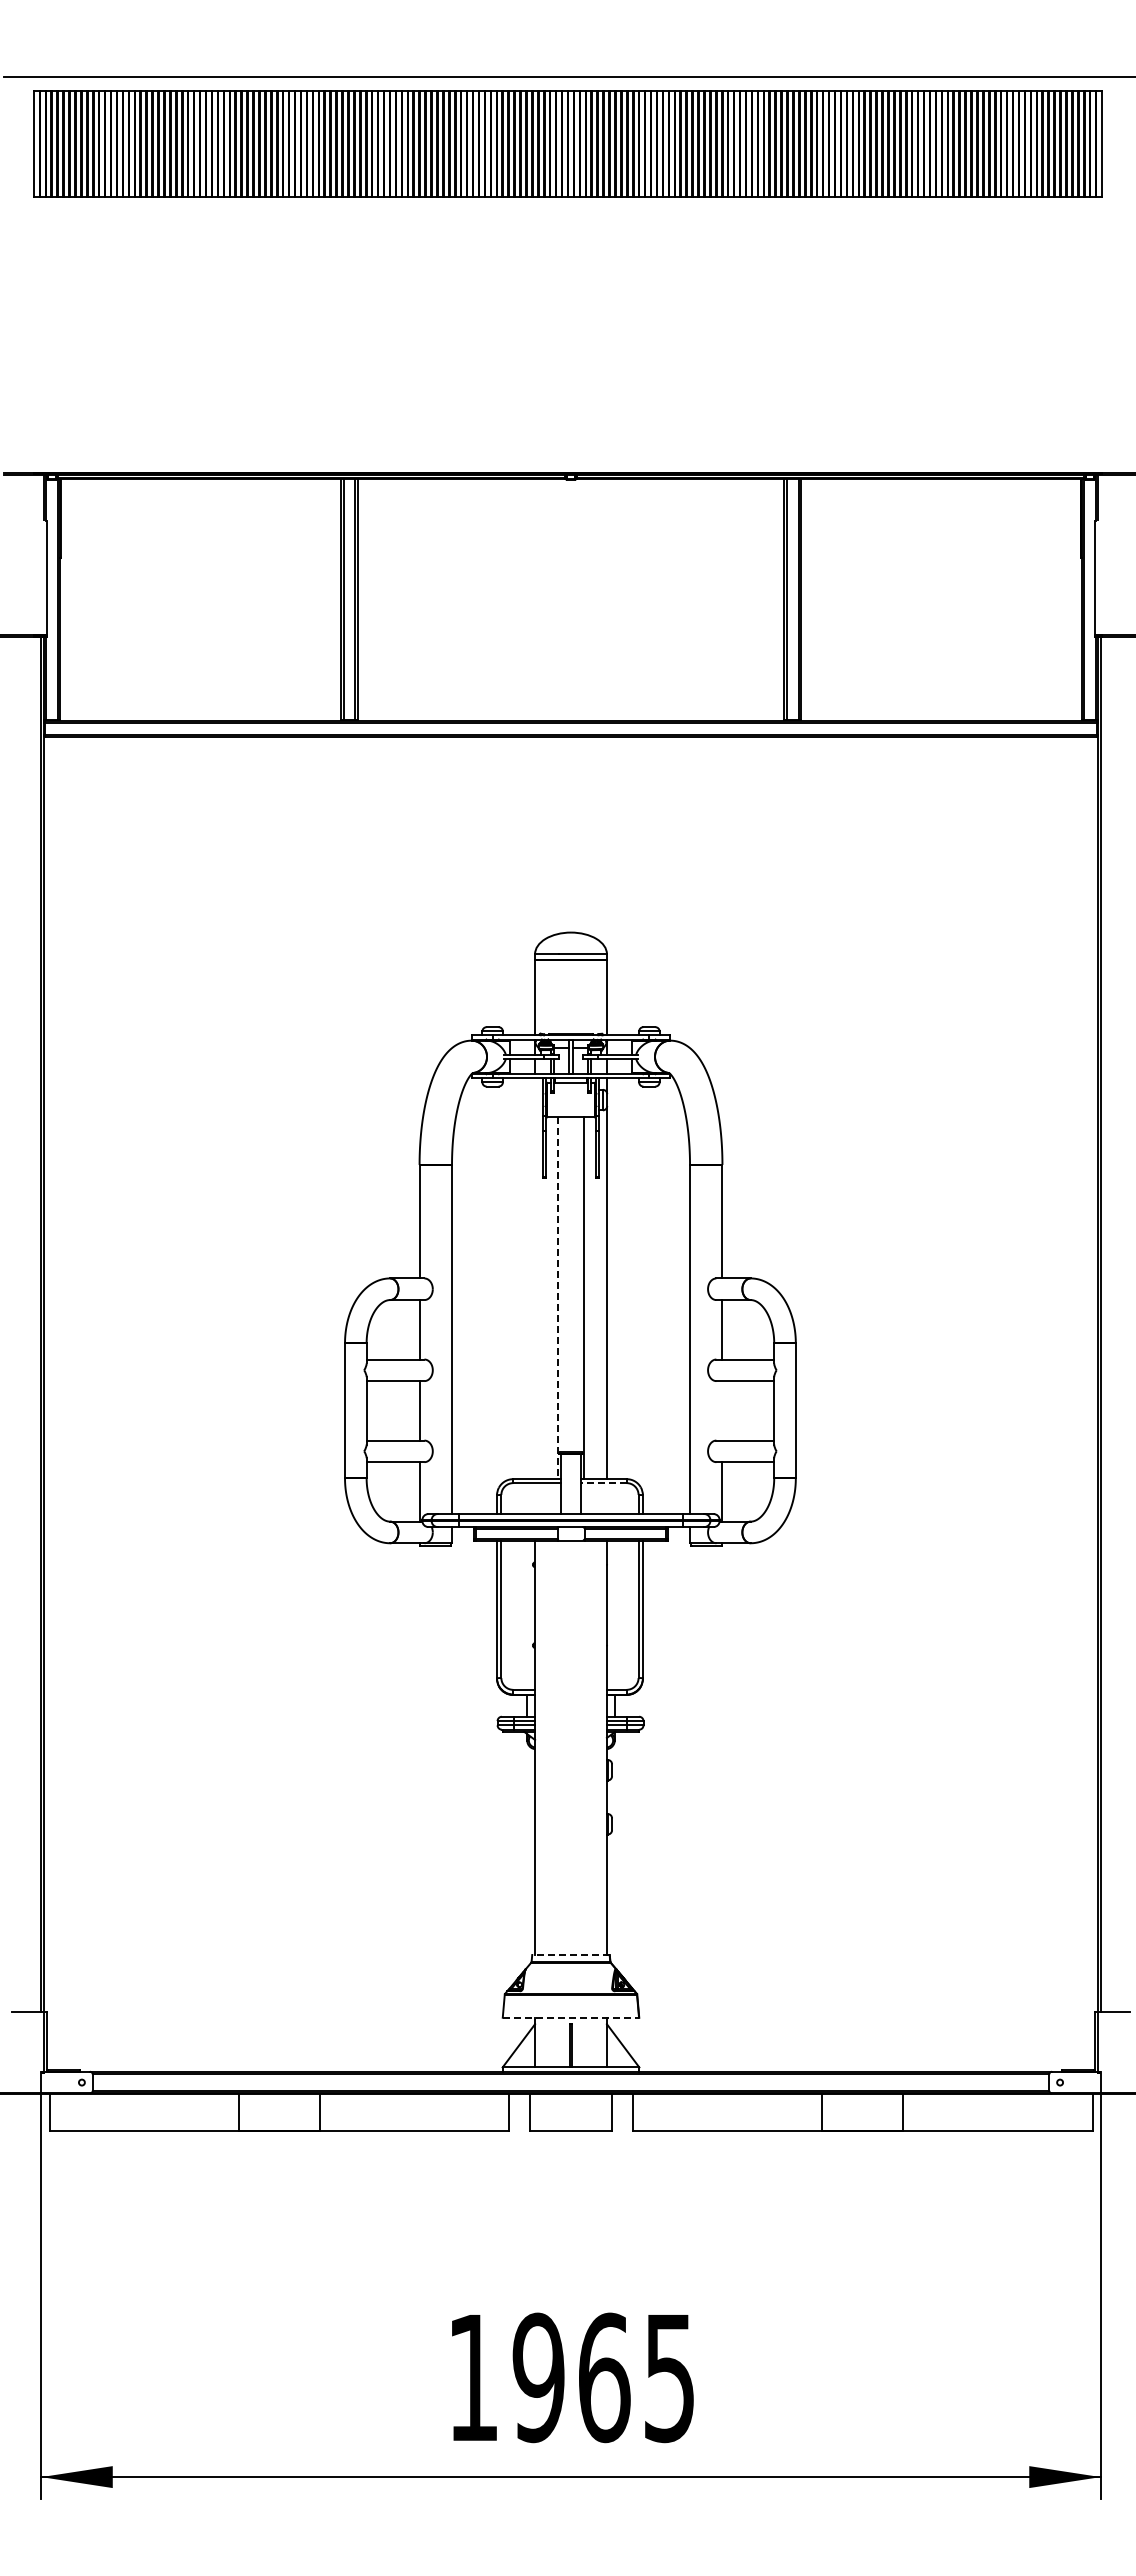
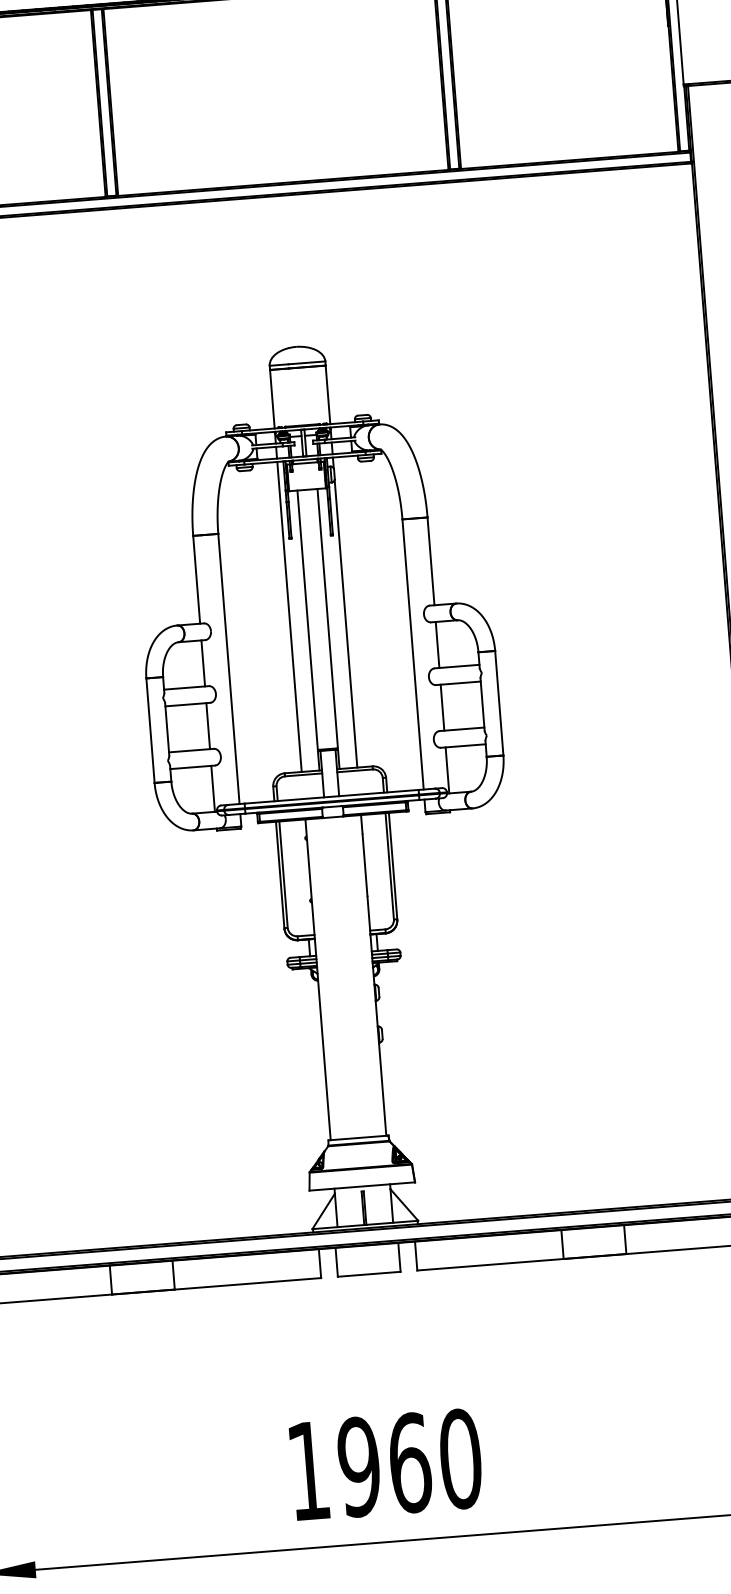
line: (535, 1278) -> (289, 616), added
line: (558, 1298) -> (308, 630), dashed -> solid
line: (722, 1410) -> (442, 707), added
line: (603, 1483) -> (354, 771), dashed -> solid
line: (570, 1955) -> (358, 1138), dashed -> solid
line: (571, 2017) -> (362, 1186), dashed -> solid
text: (669, 2377) -> (460, 1458), 1965 -> 1960

